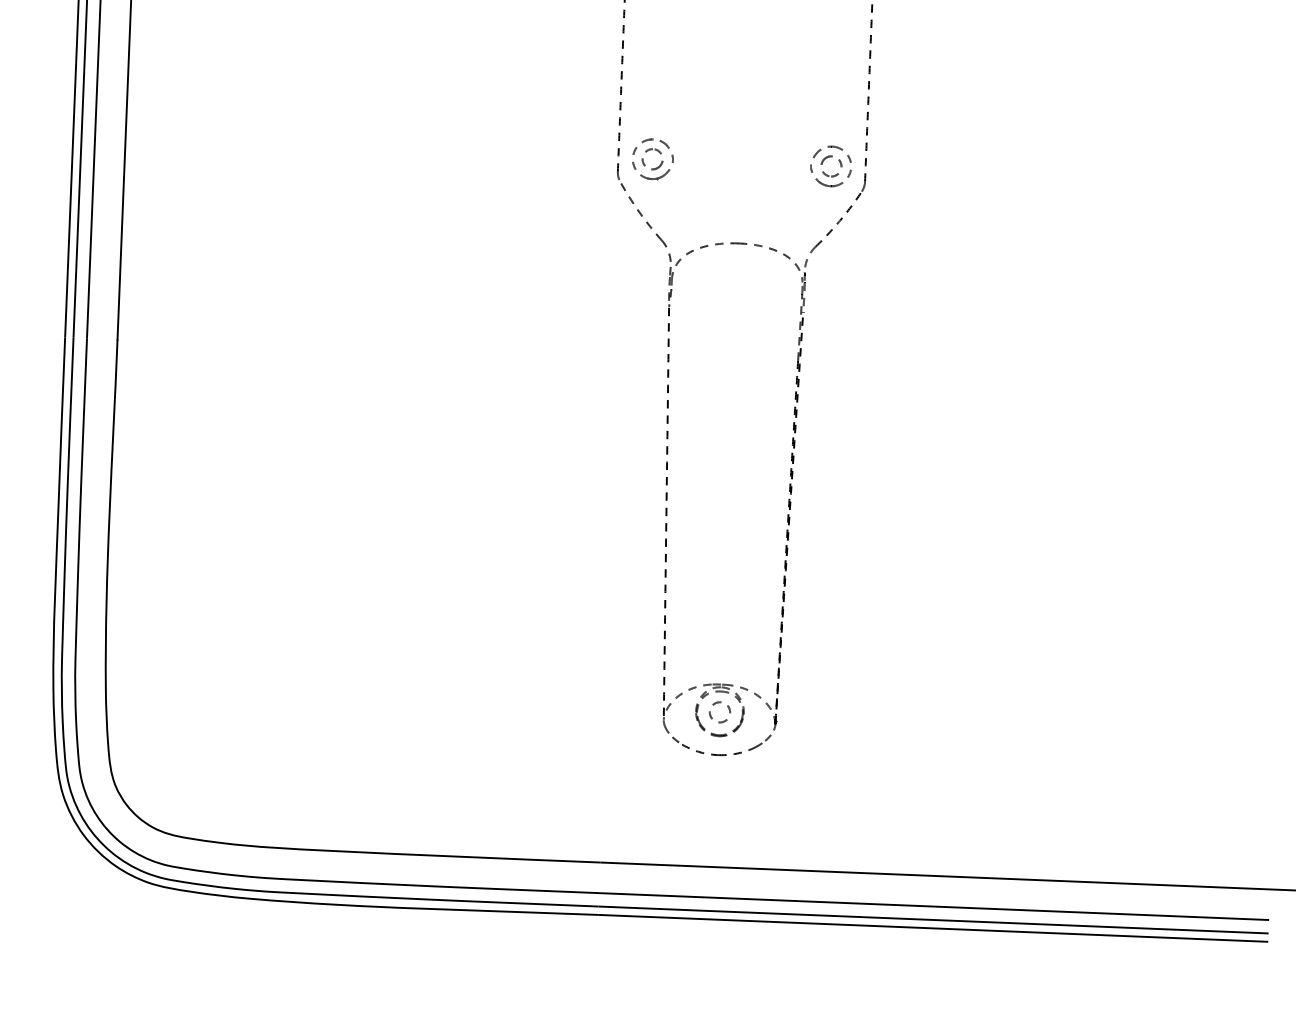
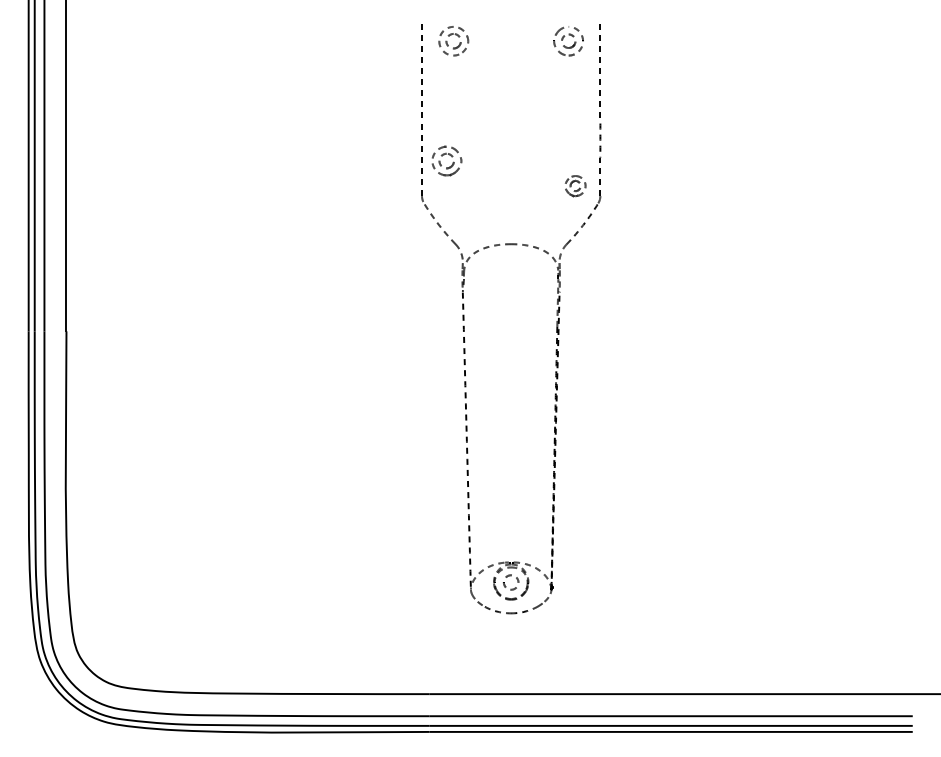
part: (652, 158) -> (446, 160), moved
part: (831, 165) -> (575, 185), size x0.7

